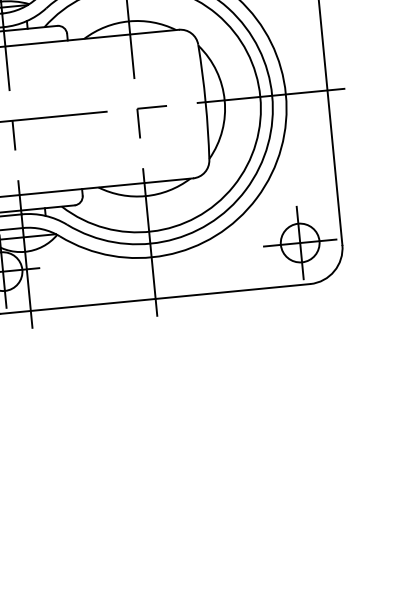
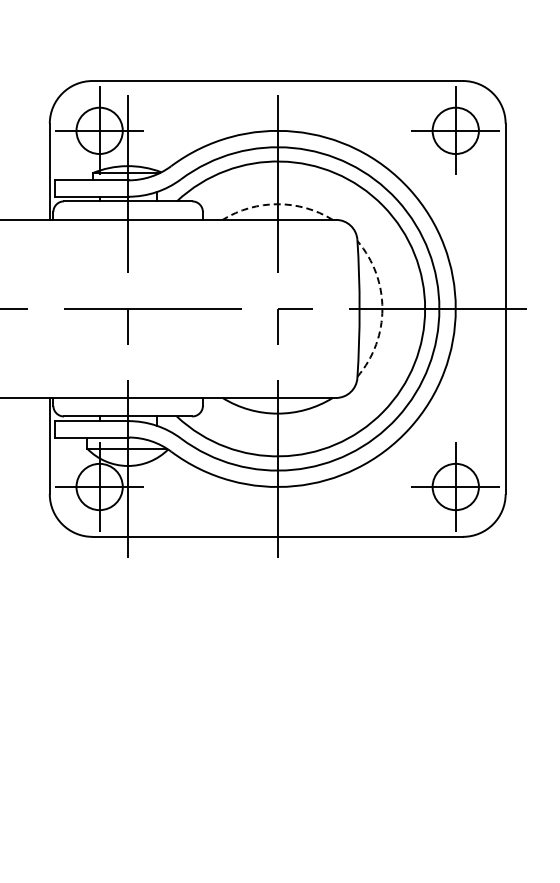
arc: (128, 21) -> (277, 204), solid -> dashed
arc: (224, 99) -> (382, 308), solid -> dashed

